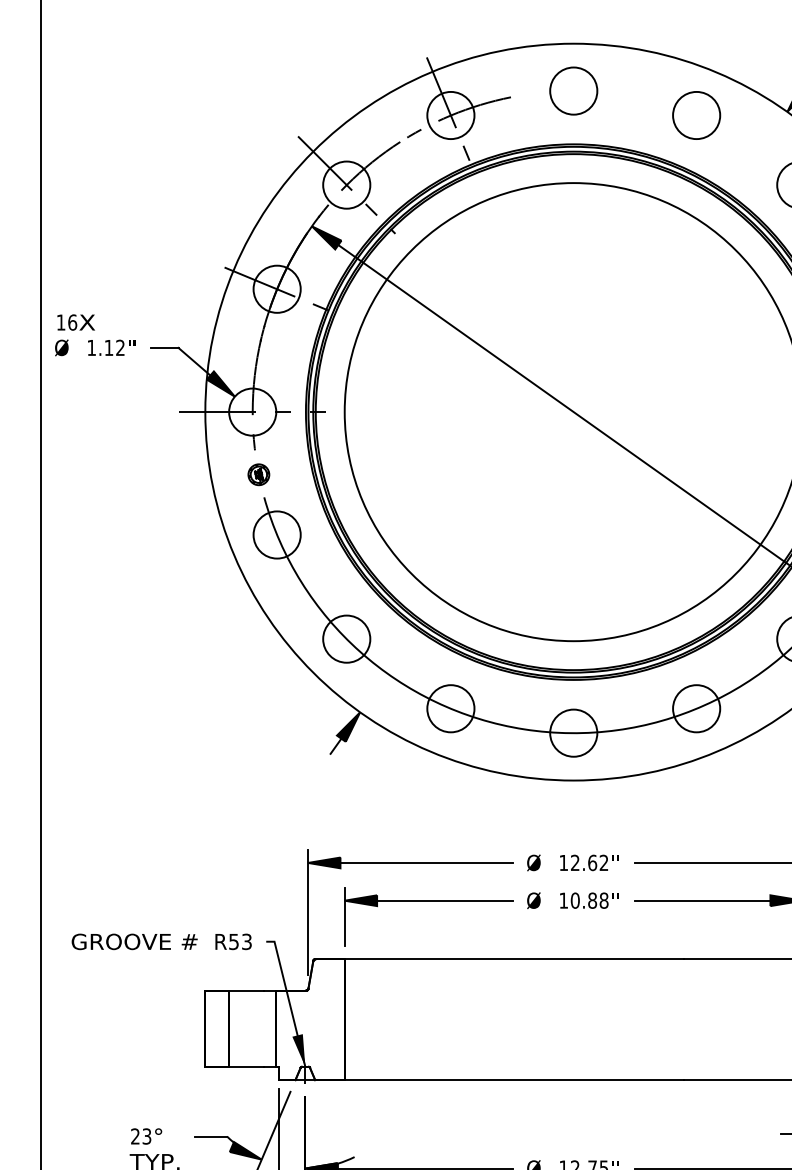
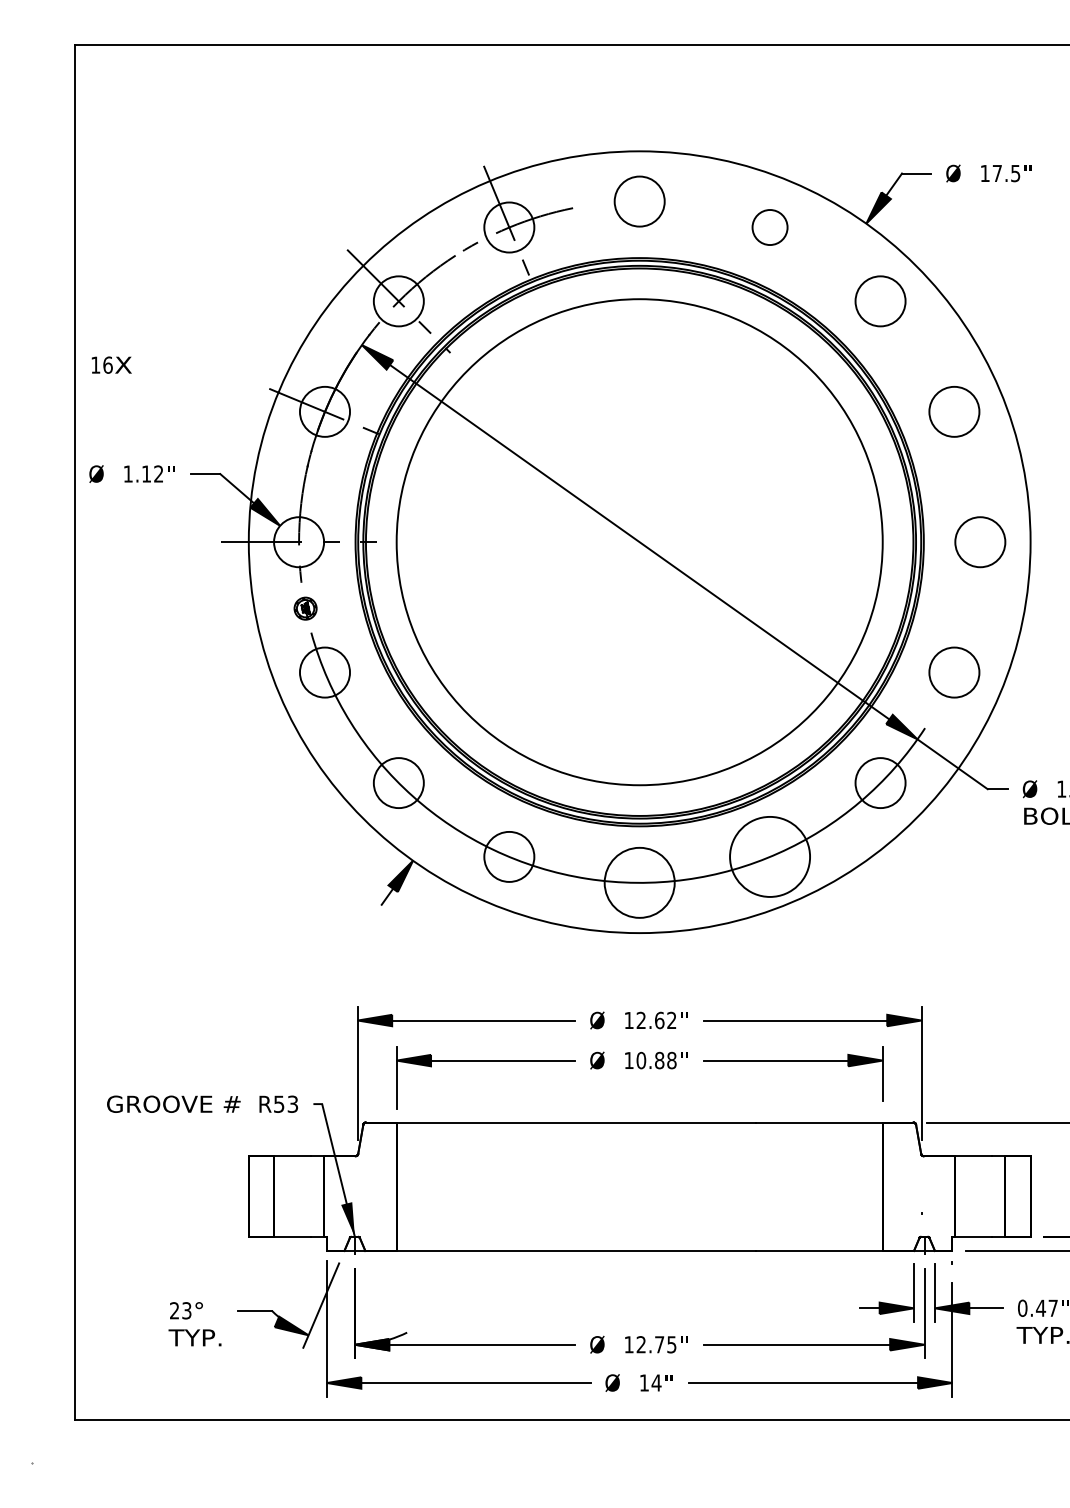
circle: (697, 115) -> (770, 227), size x0.7
text: (75, 321) -> (111, 364), moved
circle: (697, 708) -> (770, 856), size x1.6
circle: (573, 732) -> (639, 882), size x1.4

